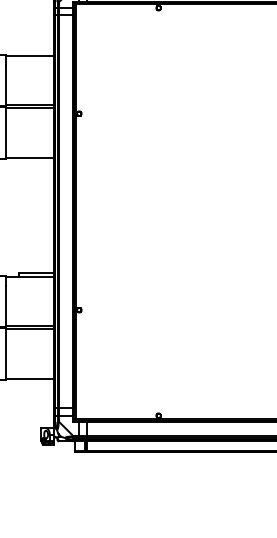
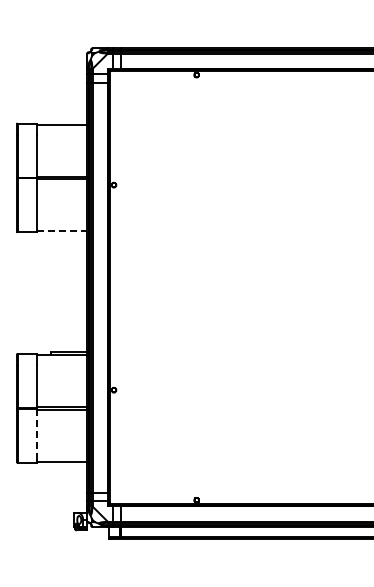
line: (30, 158) -> (62, 231), solid -> dashed
line: (6, 352) -> (37, 434), solid -> dashed

